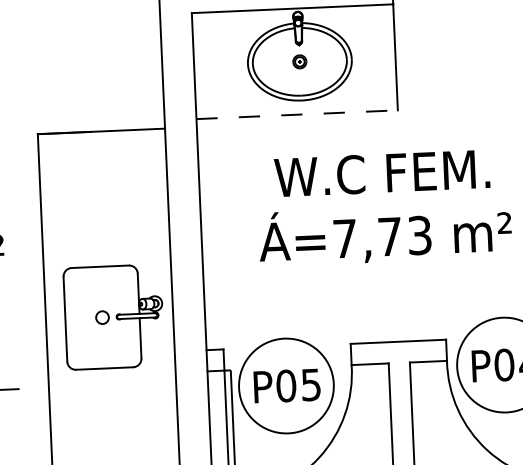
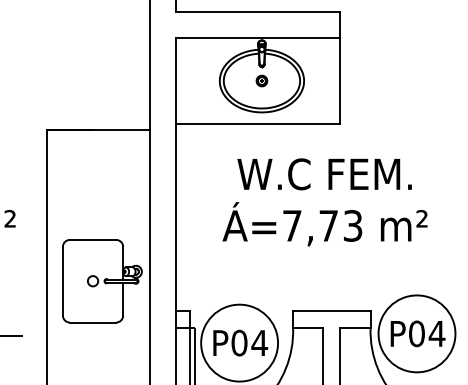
line: (296, 114) -> (257, 123), dashed -> solid
text: (310, 385) -> (259, 343), P05 -> P04

